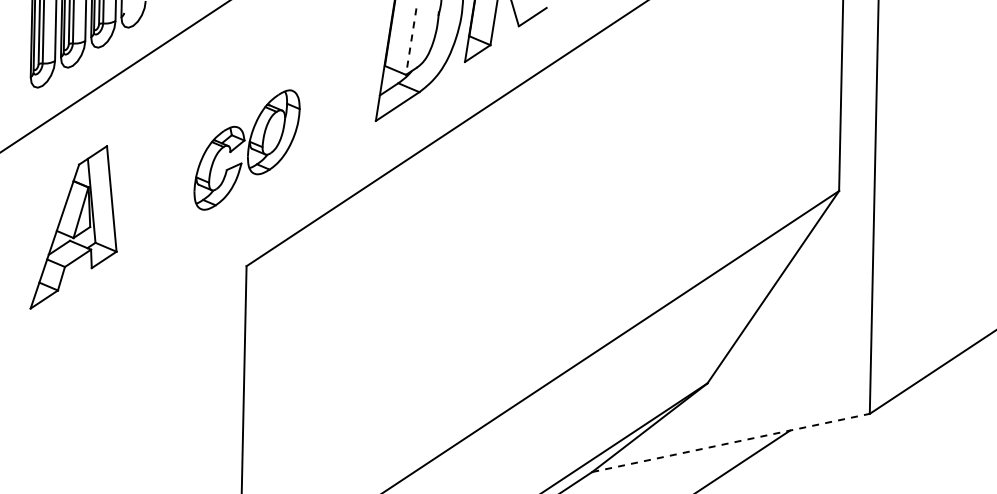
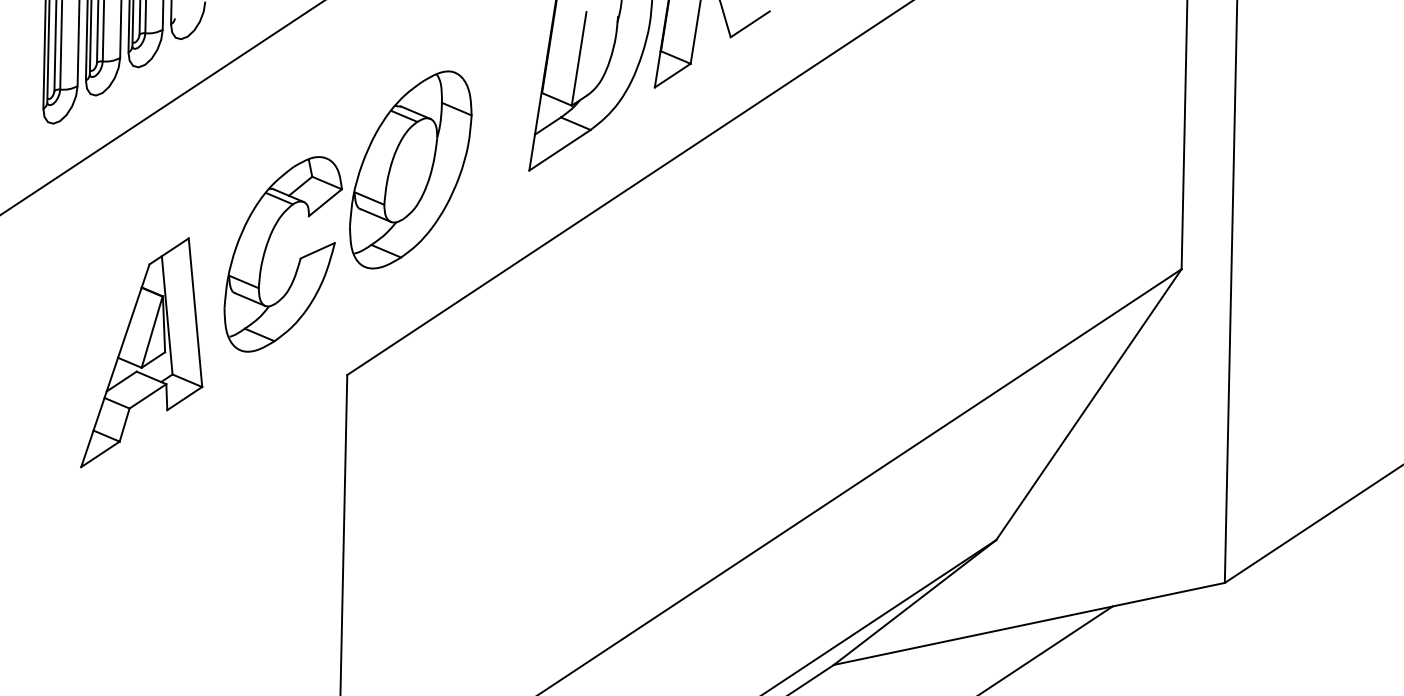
line: (411, 41) -> (579, 58), dashed -> solid
part: (246, 149) -> (347, 210), size x1.67
part: (73, 227) -> (141, 352), moved
line: (731, 442) -> (1030, 623), dashed -> solid

